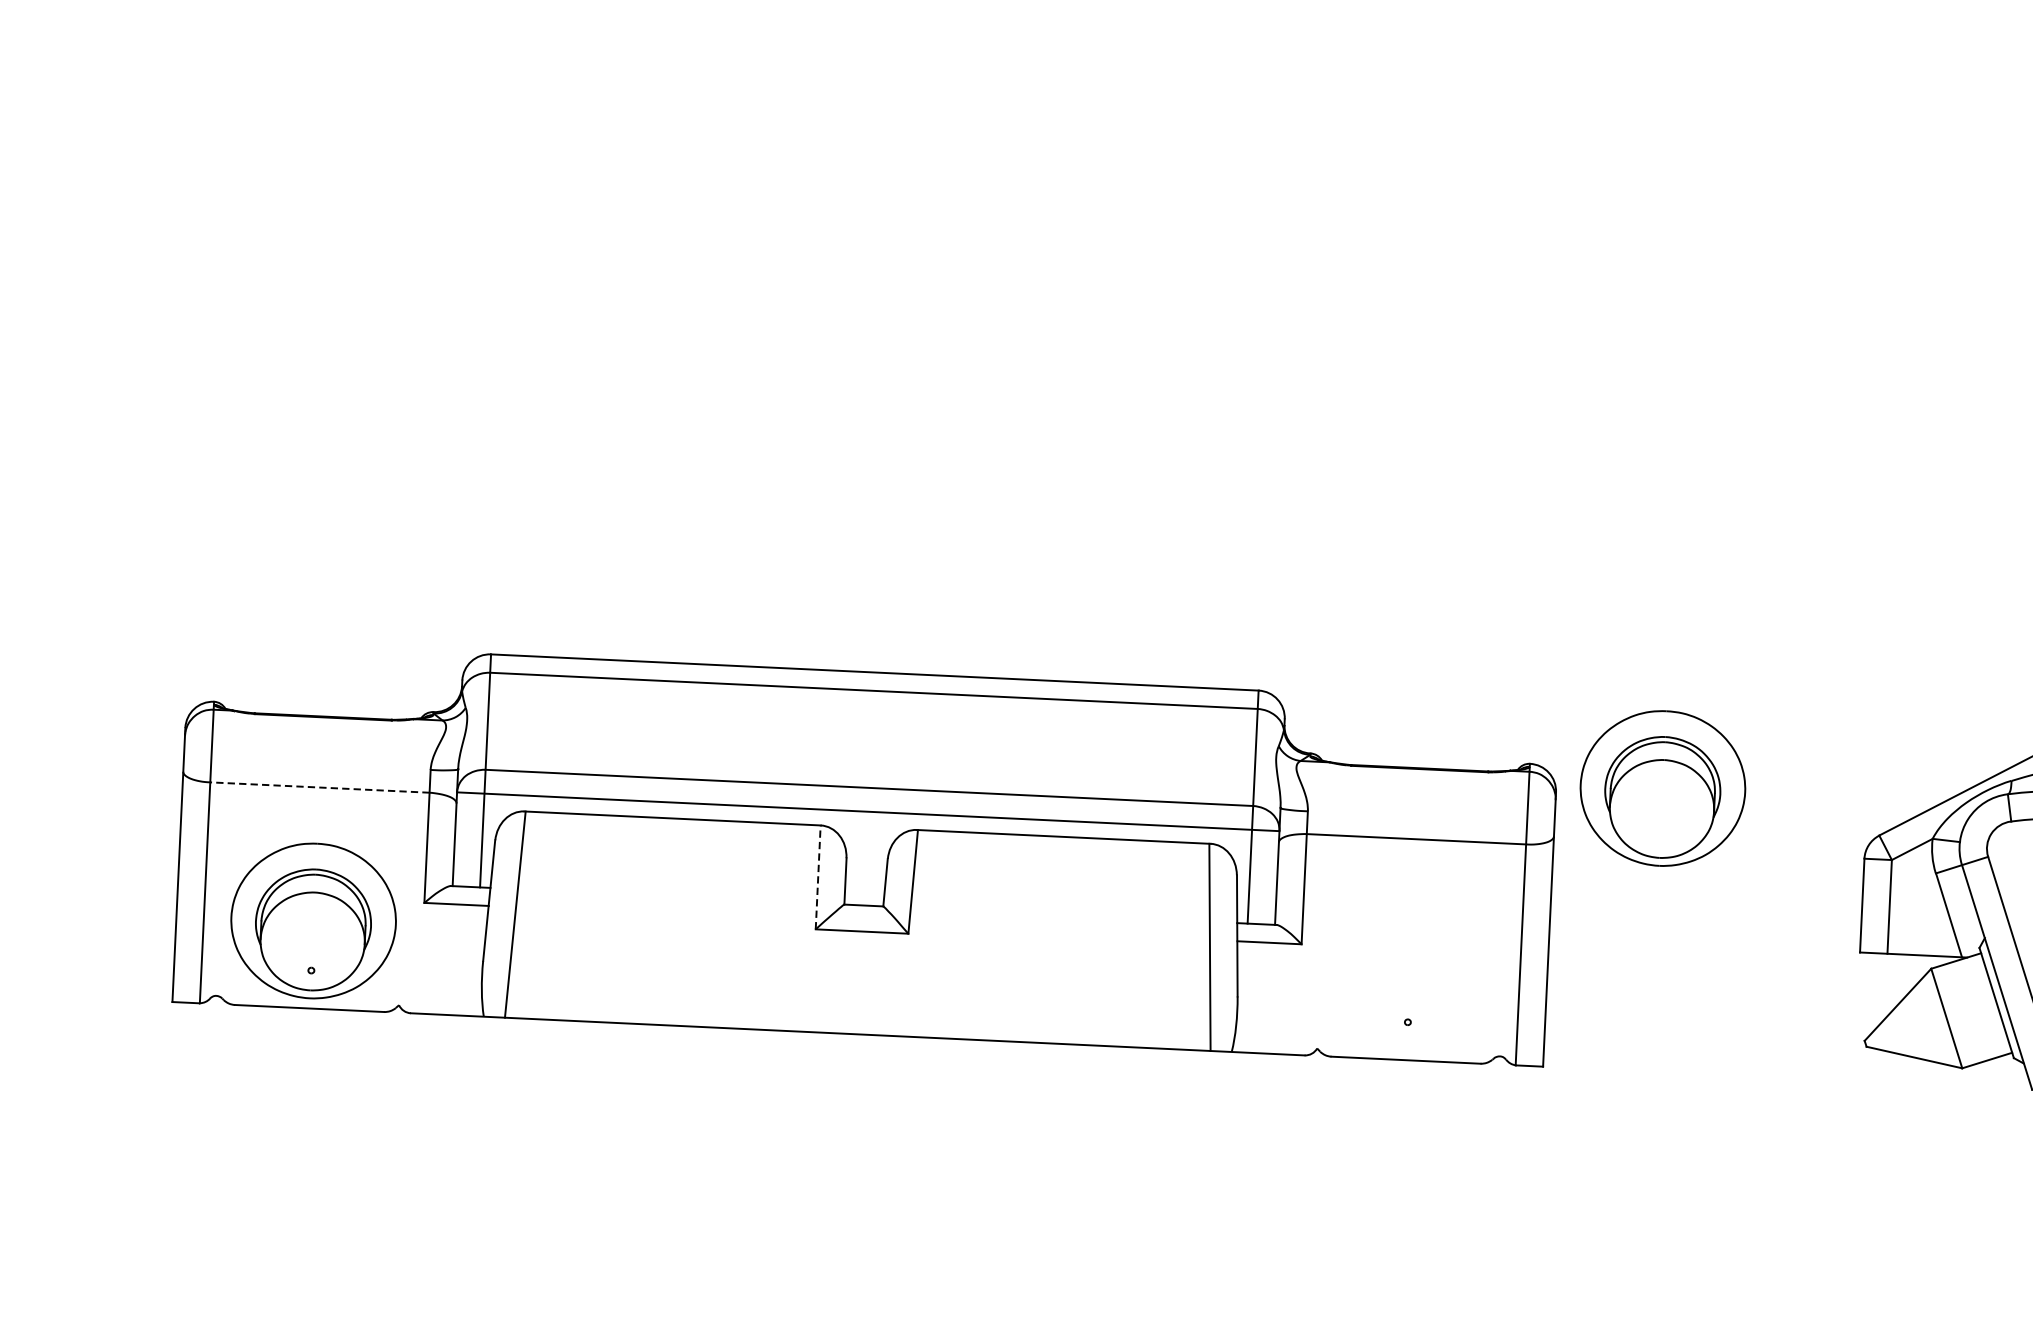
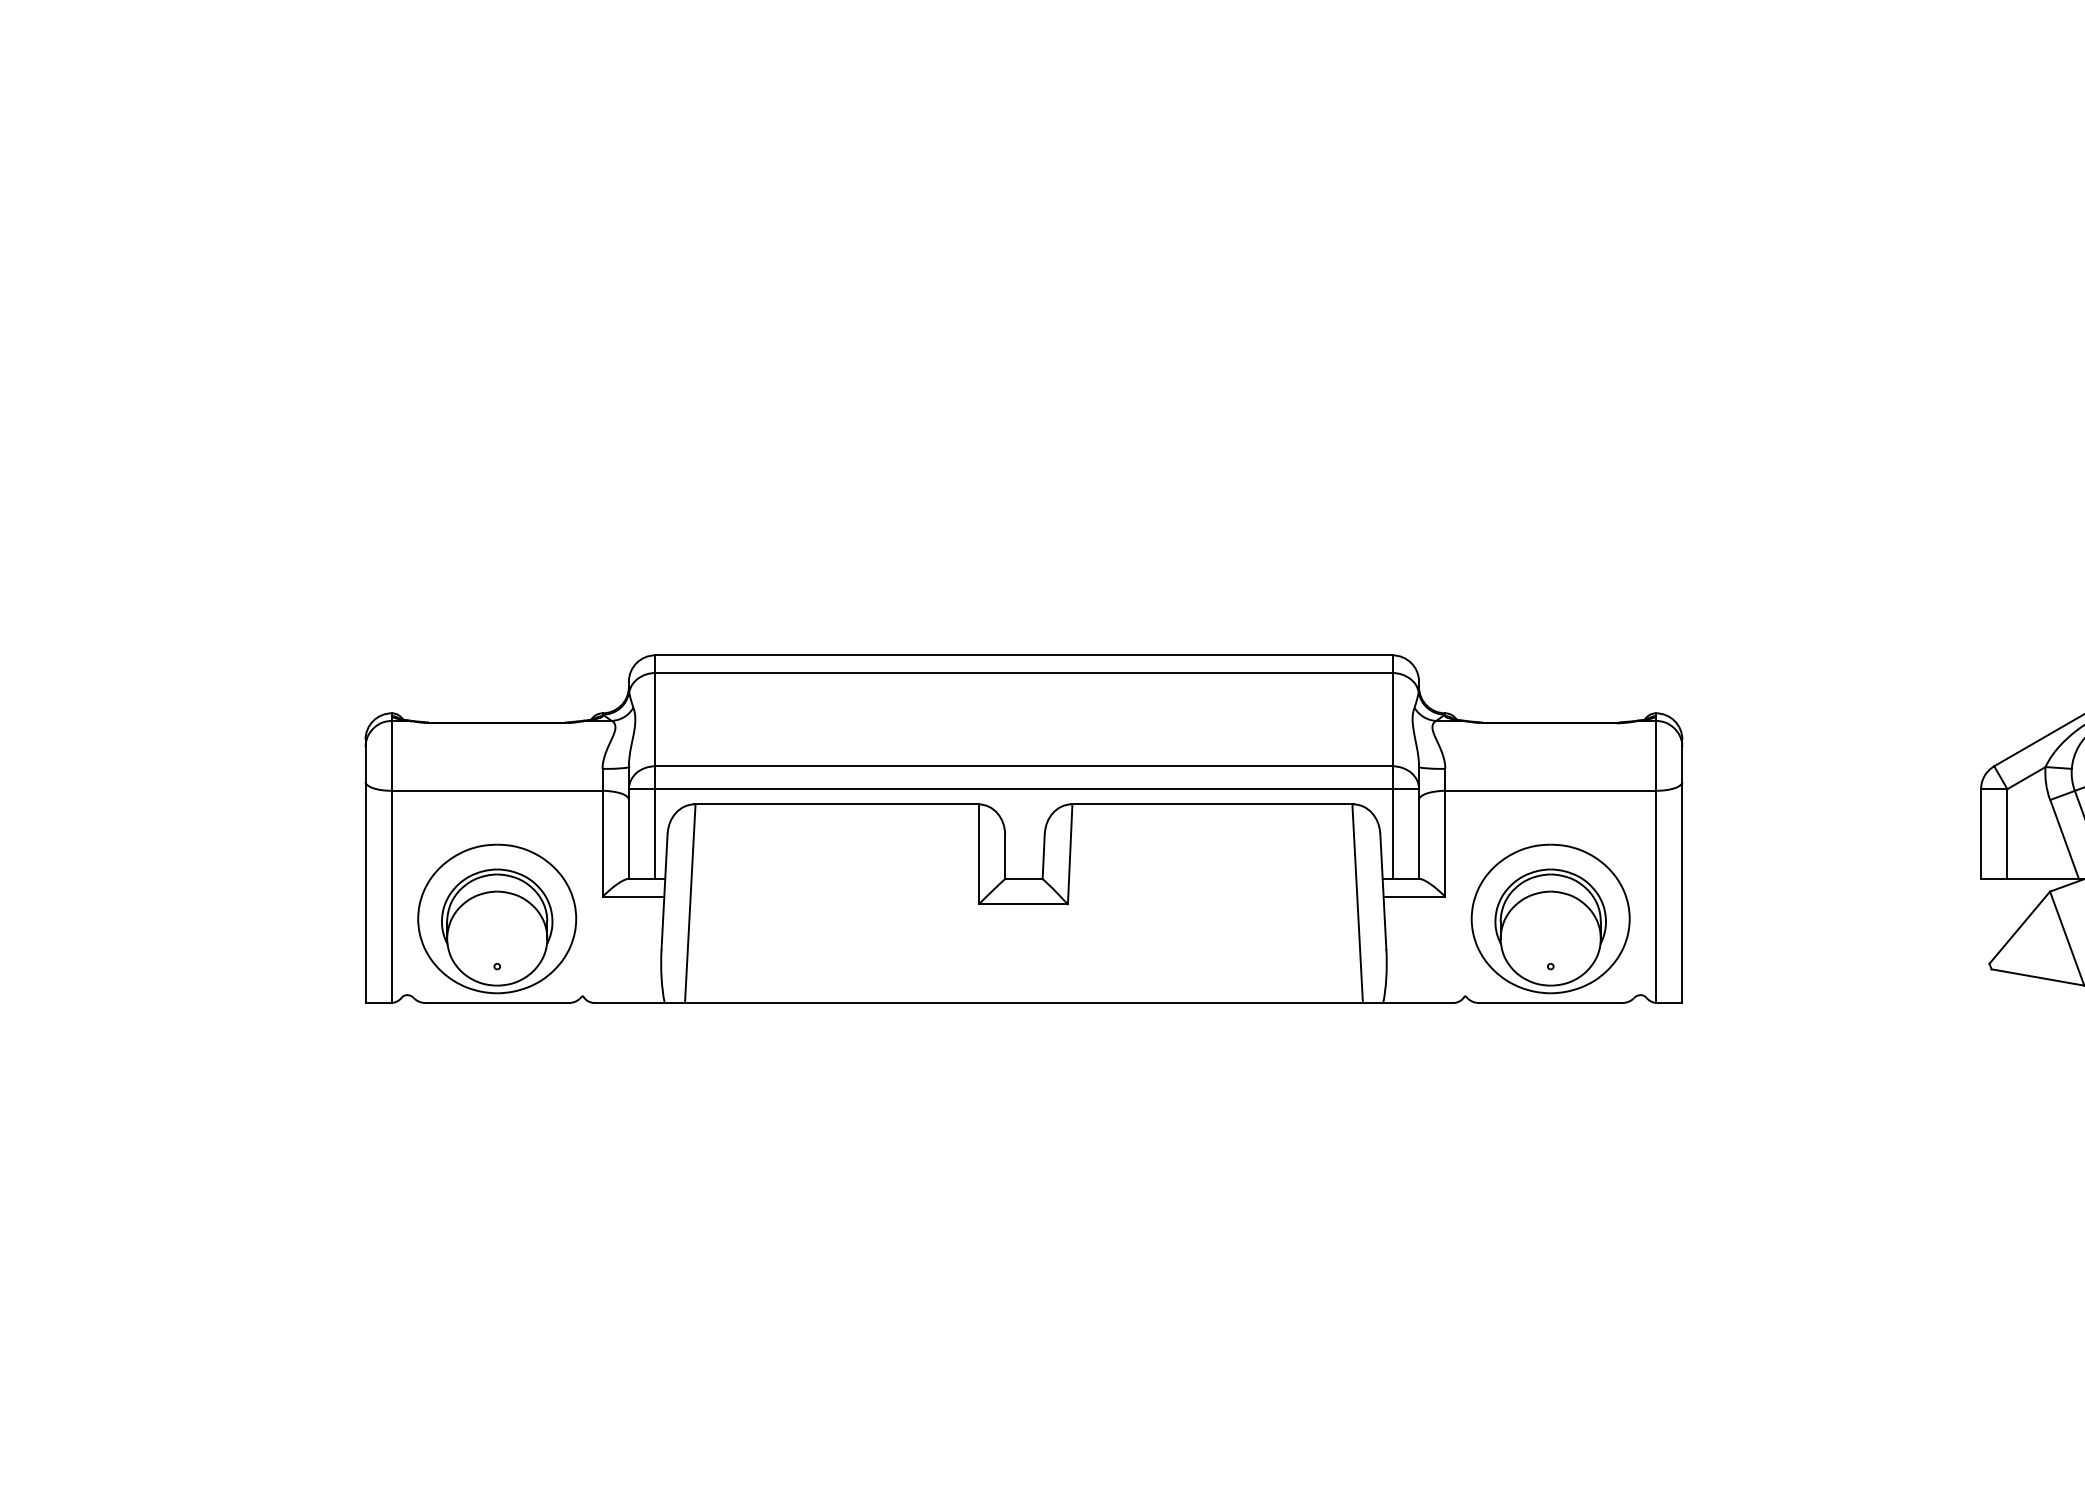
line: (319, 787) -> (496, 790), dashed -> solid
part: (1662, 788) -> (1550, 918), moved
line: (817, 877) -> (978, 854), dashed -> solid

